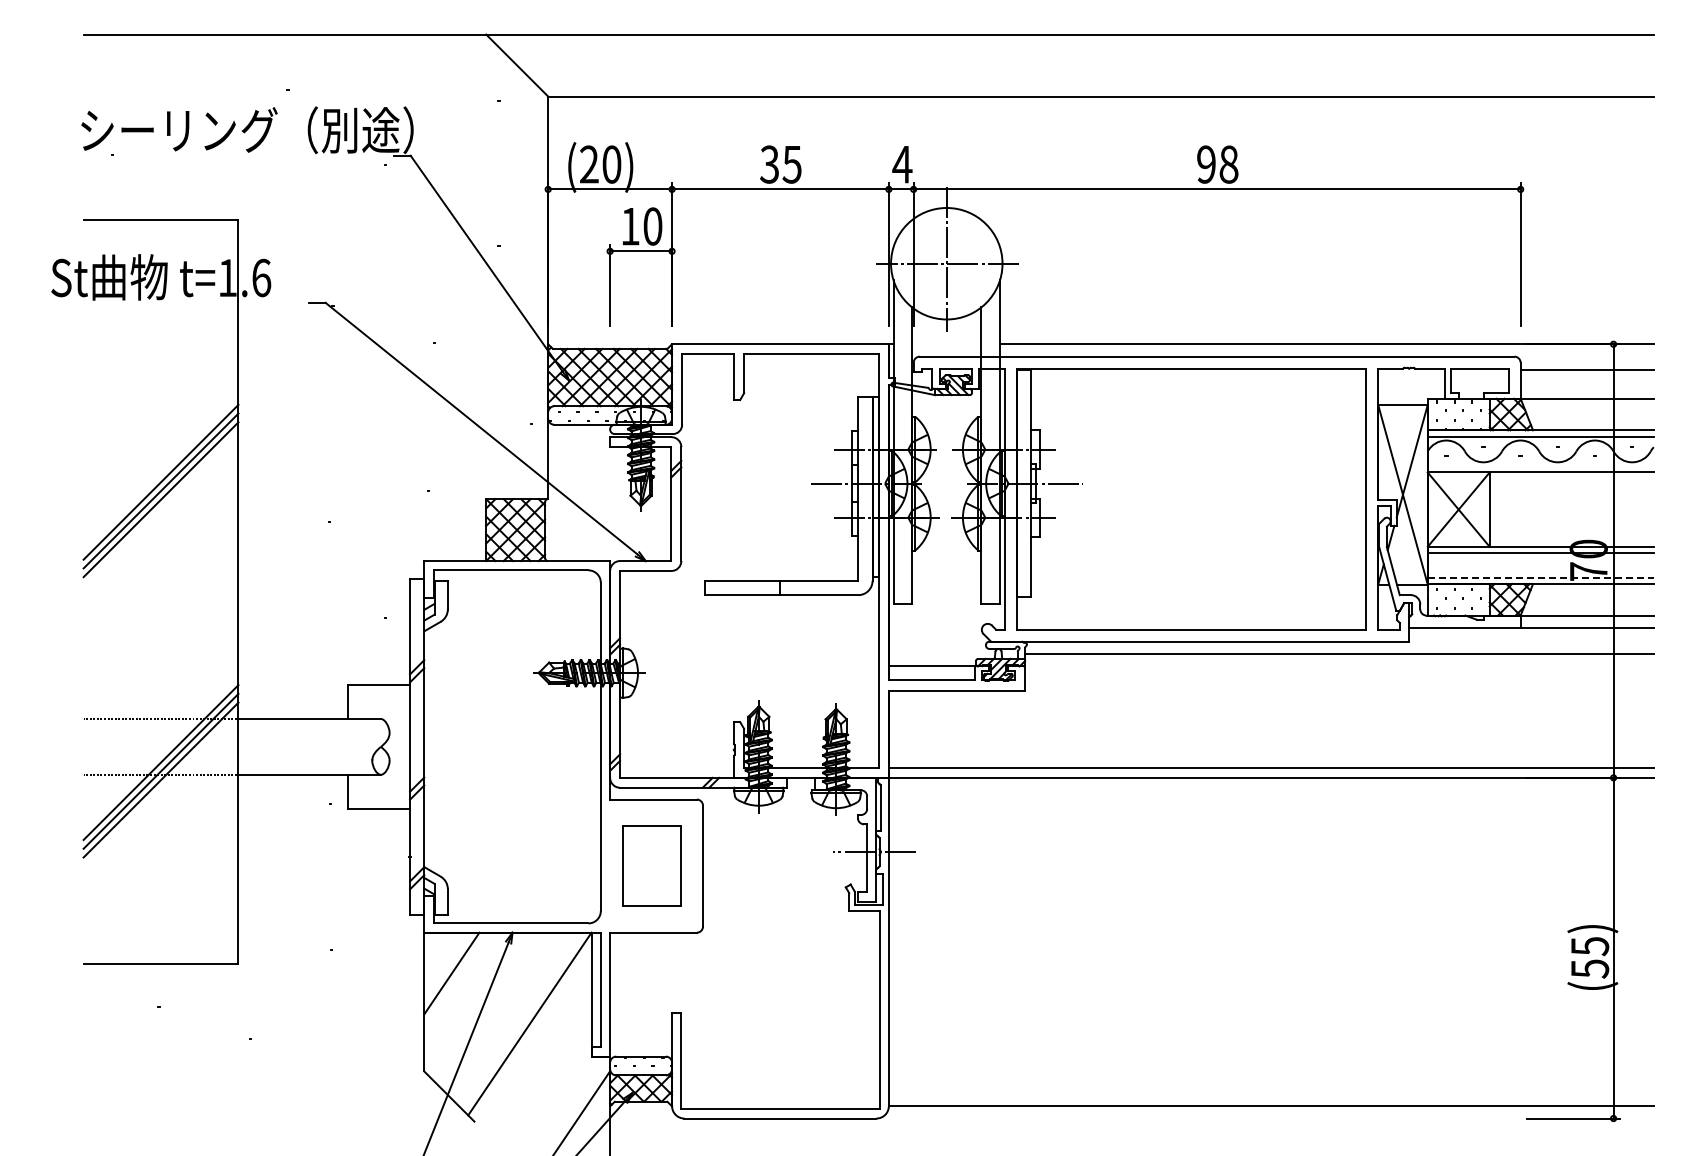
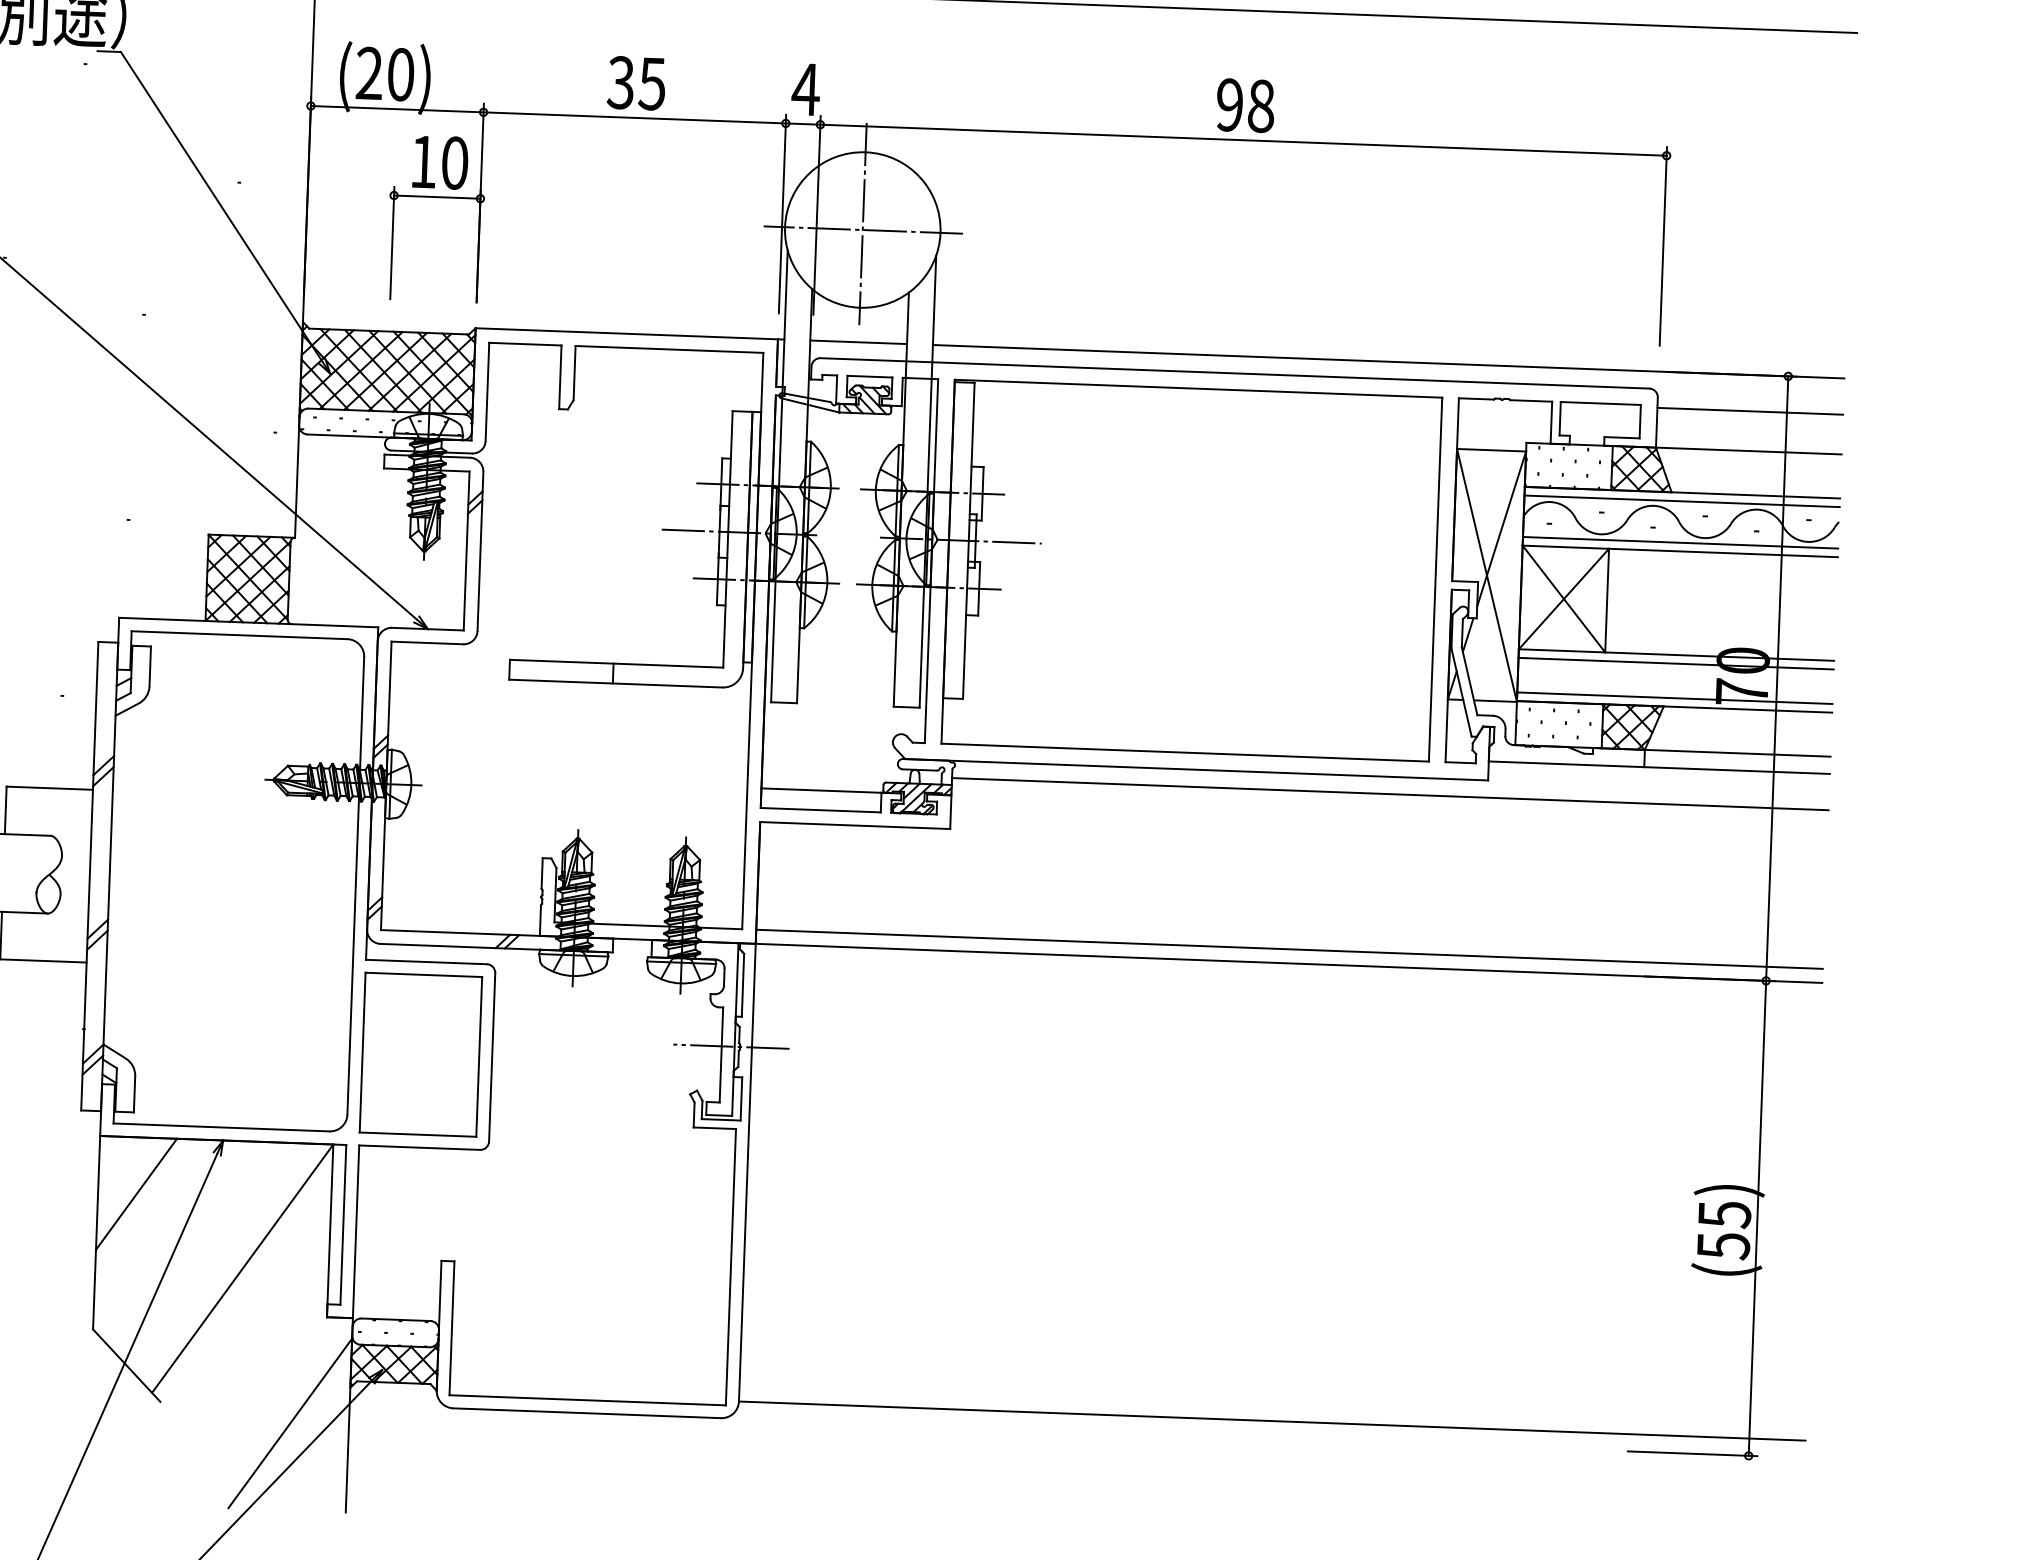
line: (946, 344) -> (858, 342), added
line: (1540, 466) -> (1680, 543), added
line: (1541, 577) -> (1675, 697), dashed -> solid
part: (651, 865) -> (420, 1053), size x1.43

